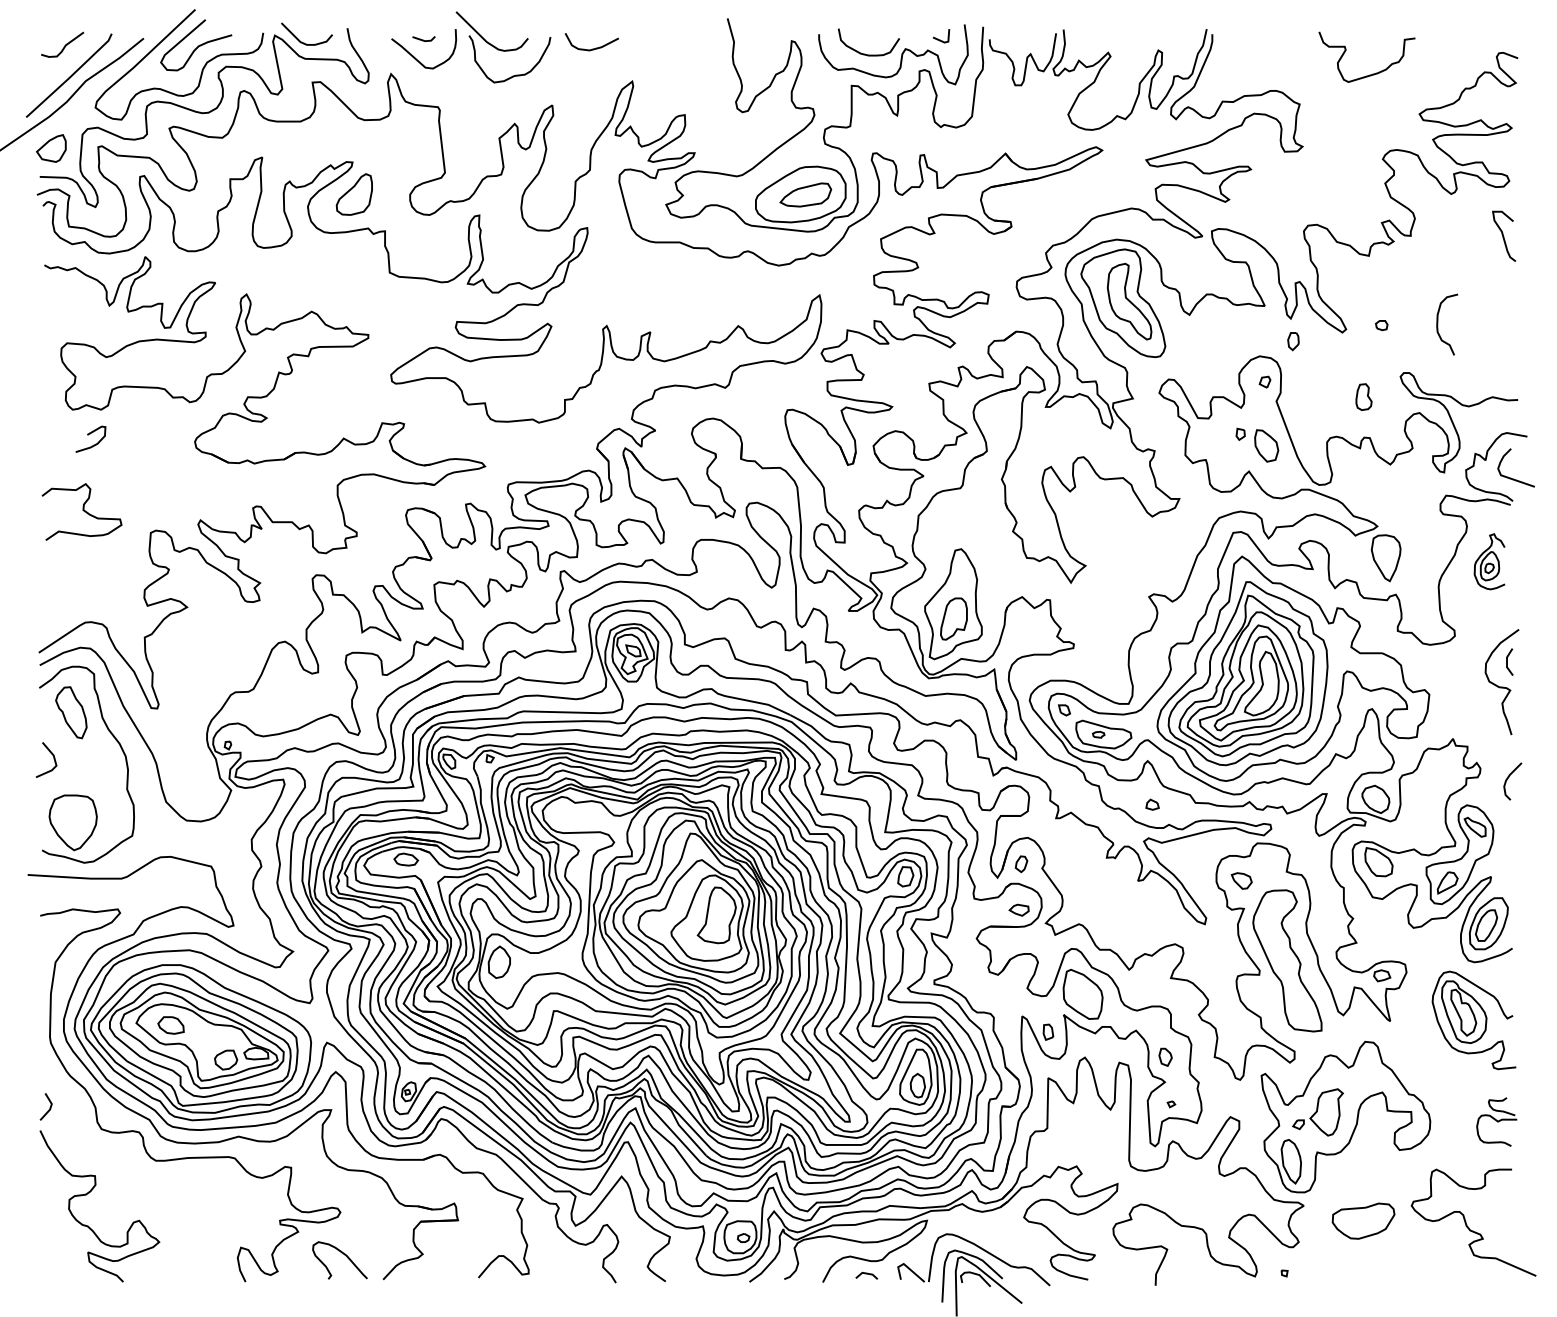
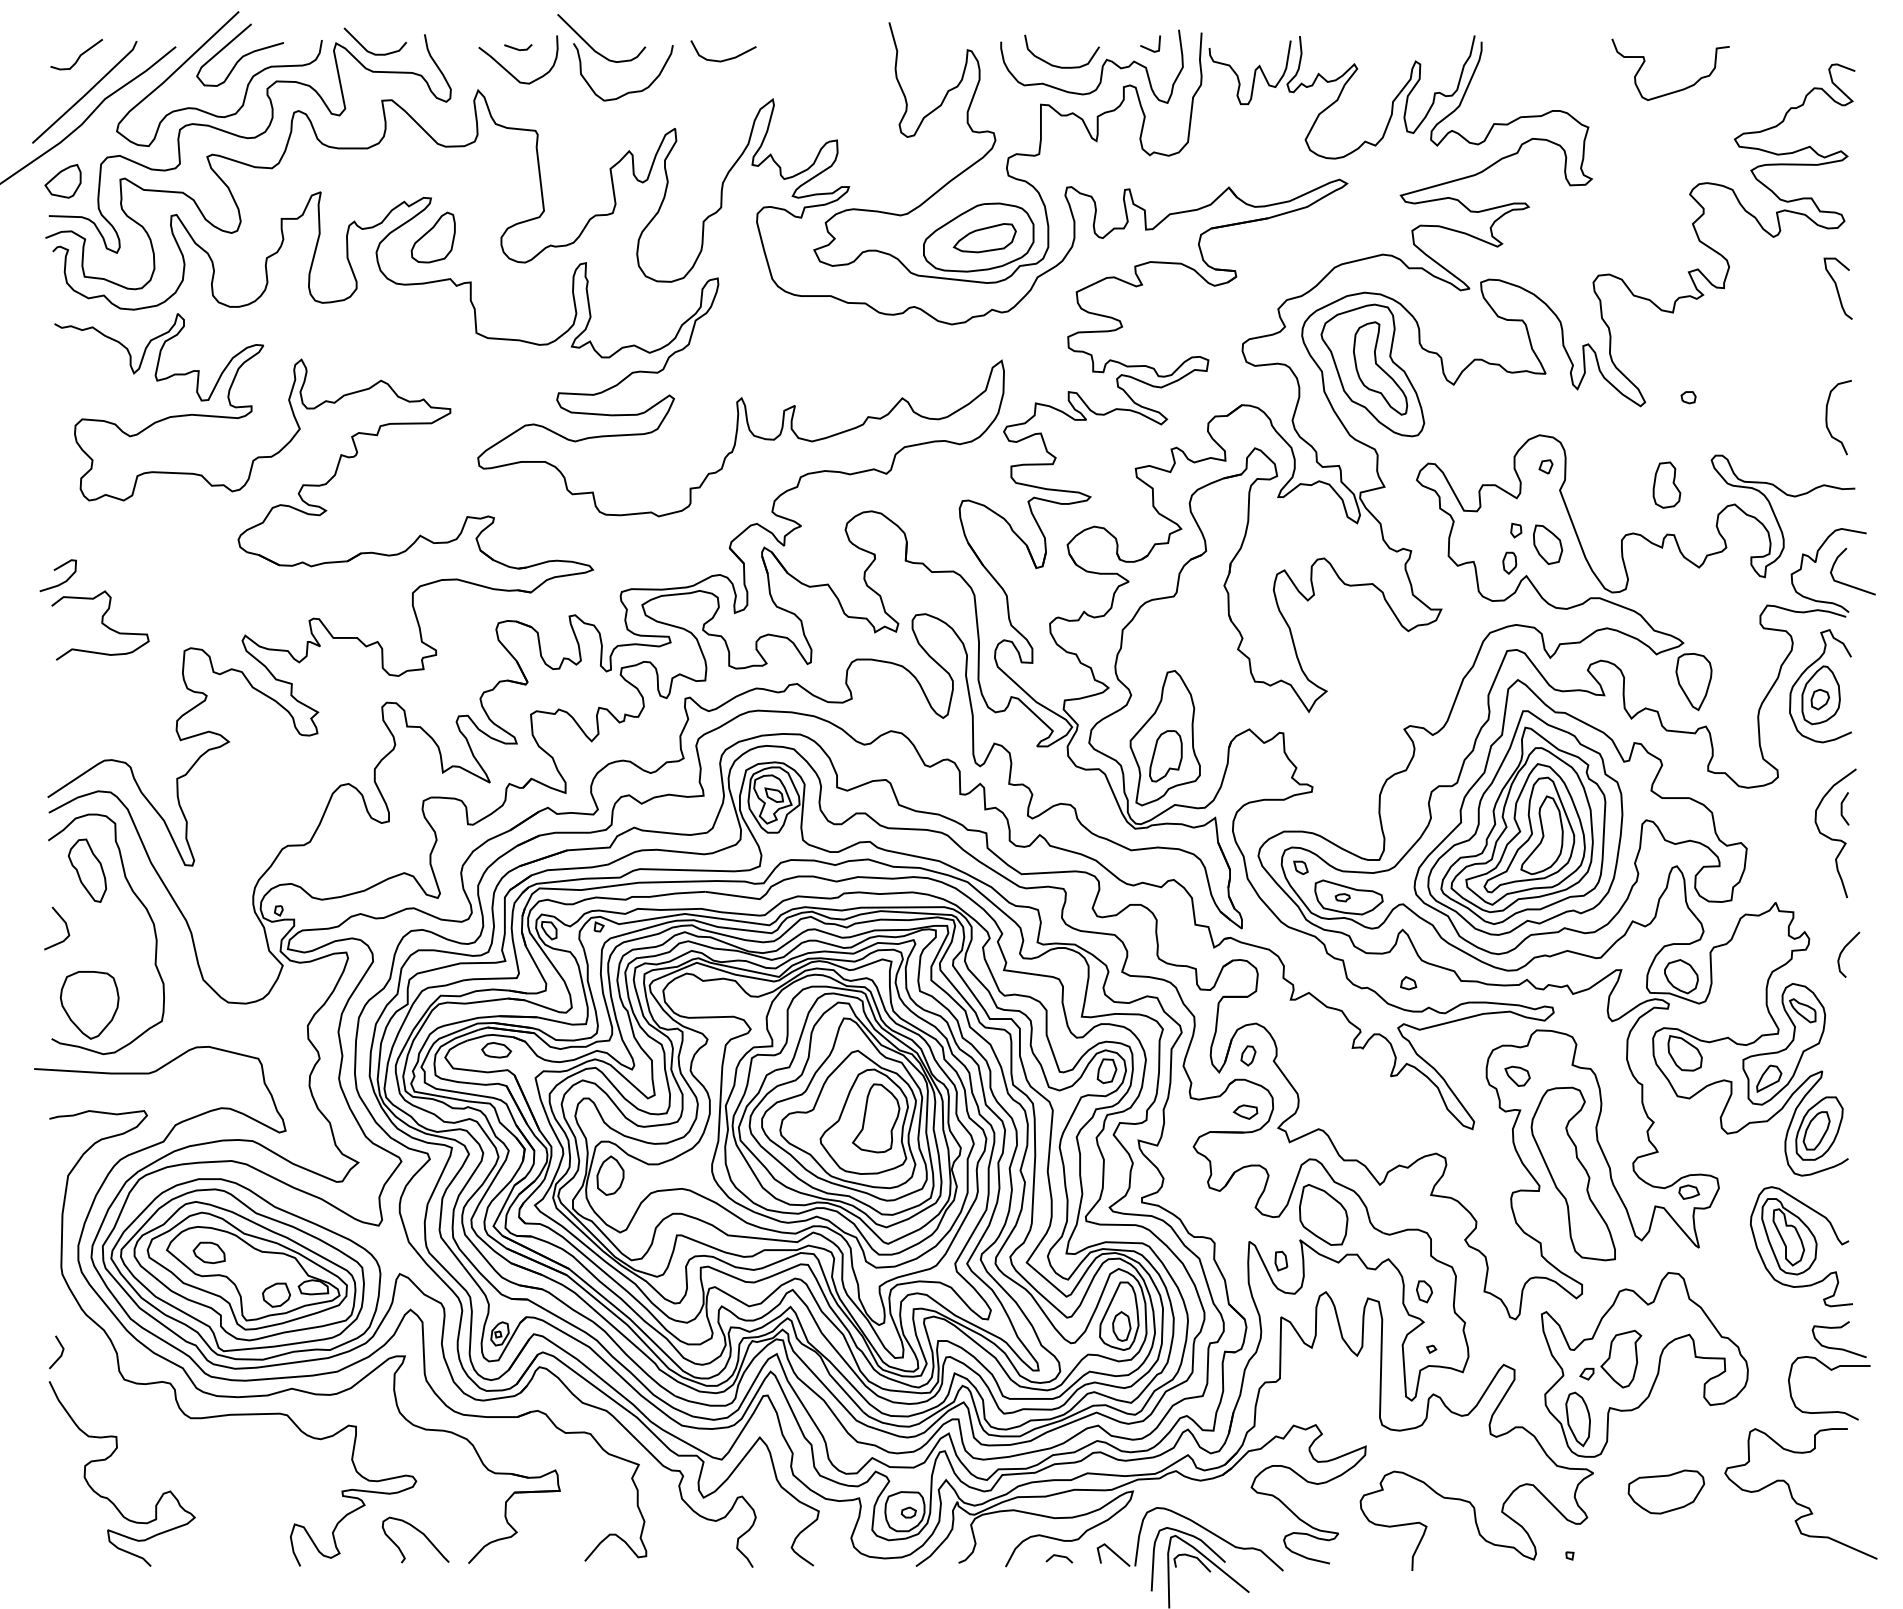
curve: (1438, 324) -> (1827, 417), moved
part: (1293, 340) -> (1509, 562), moved
part: (1363, 396) -> (1666, 484), size x1.43
curve: (88, 435) -> (55, 570), moved
part: (1489, 561) -> (1820, 686), size x1.67
part: (1497, 1121) -> (1829, 1370), size x1.67

